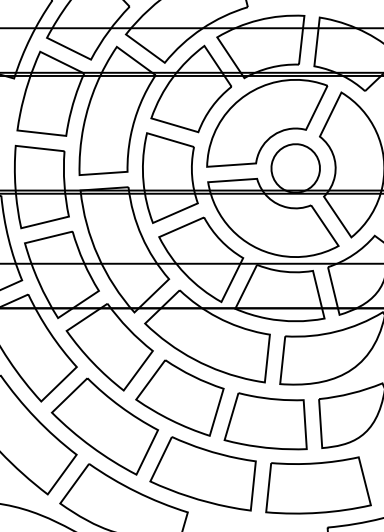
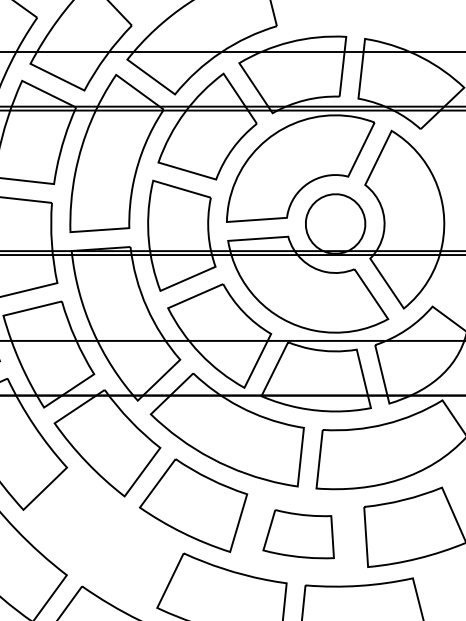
part: (265, 421) -> (298, 534), size x0.7
part: (104, 426) -> (101, 540), removed

